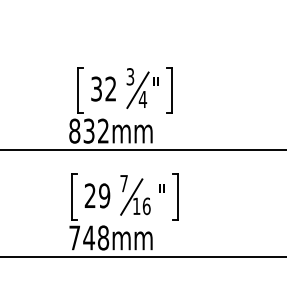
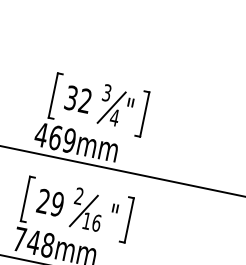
text: (88, 130) -> (55, 137), 832mm -> 469mm
text: (123, 183) -> (78, 196), 7 -> 2

